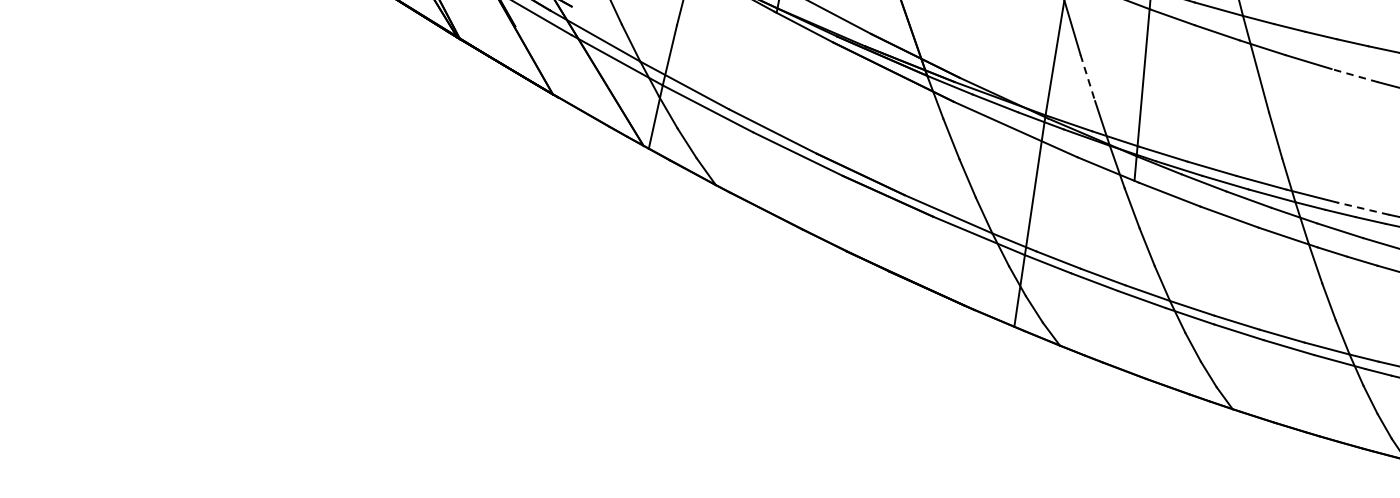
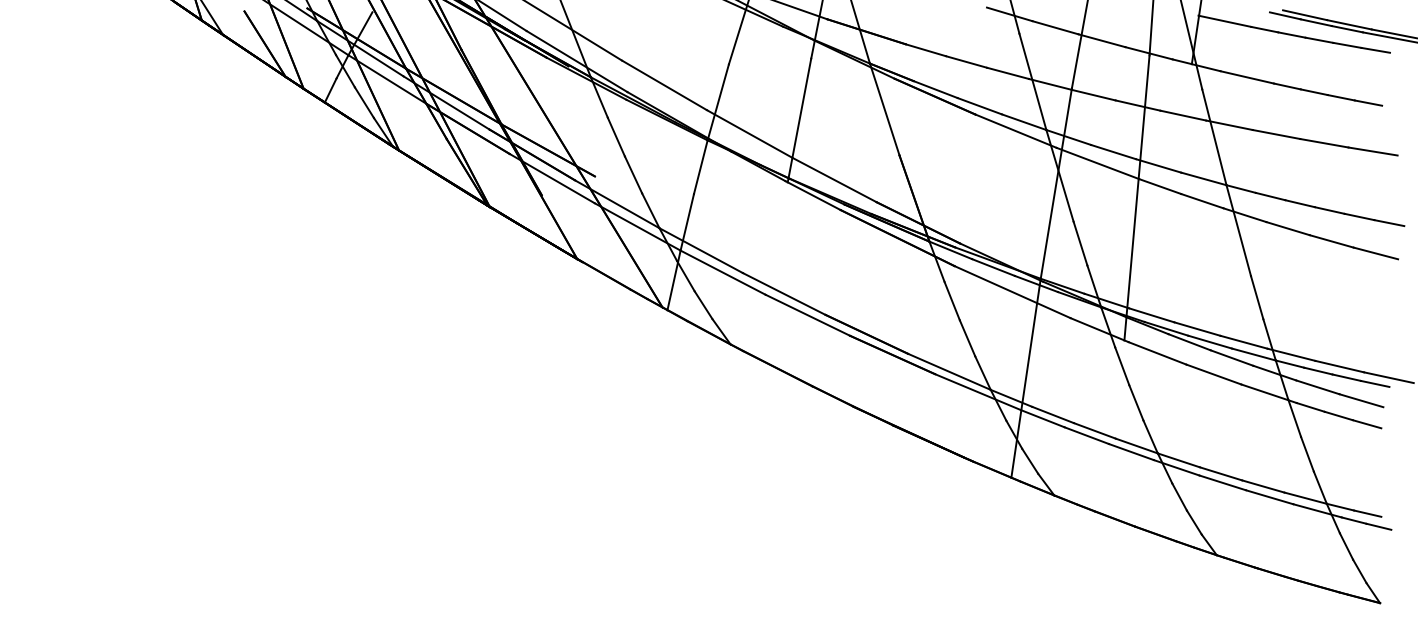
line: (1354, 75) -> (1331, 241), dashed -> solid
line: (1087, 77) -> (1080, 243), dashed -> solid
line: (1363, 208) -> (1339, 366), dashed -> solid

